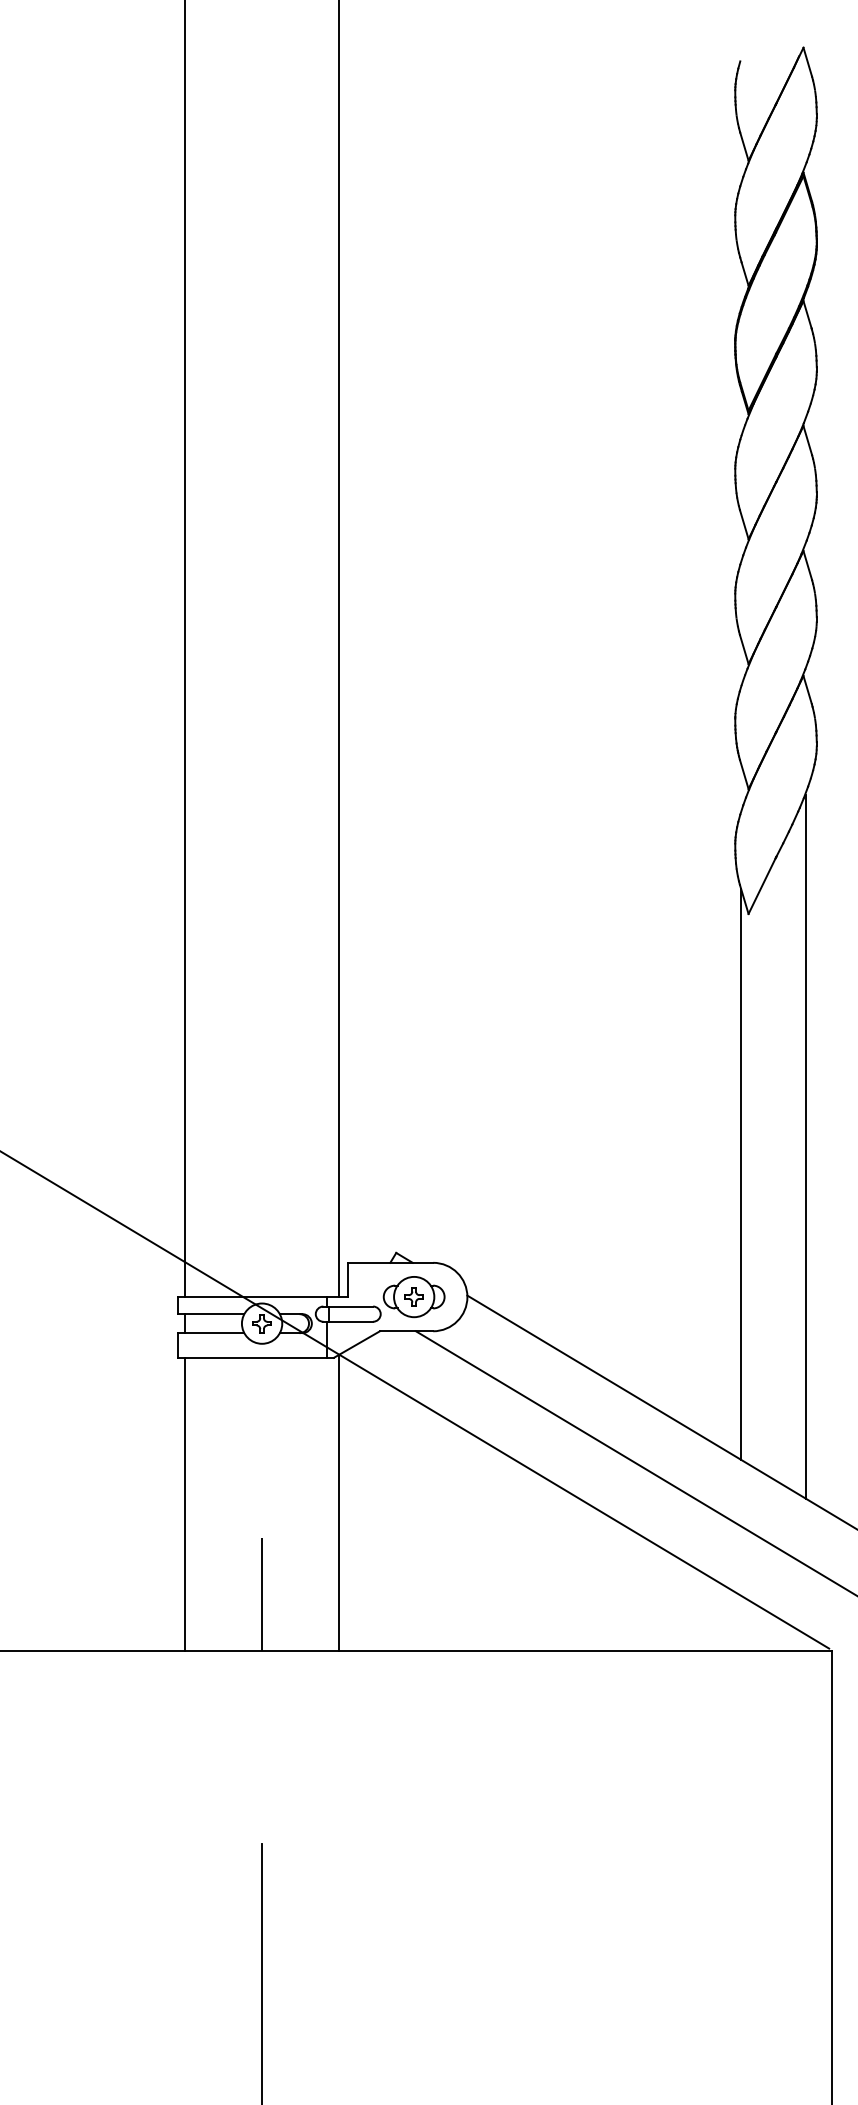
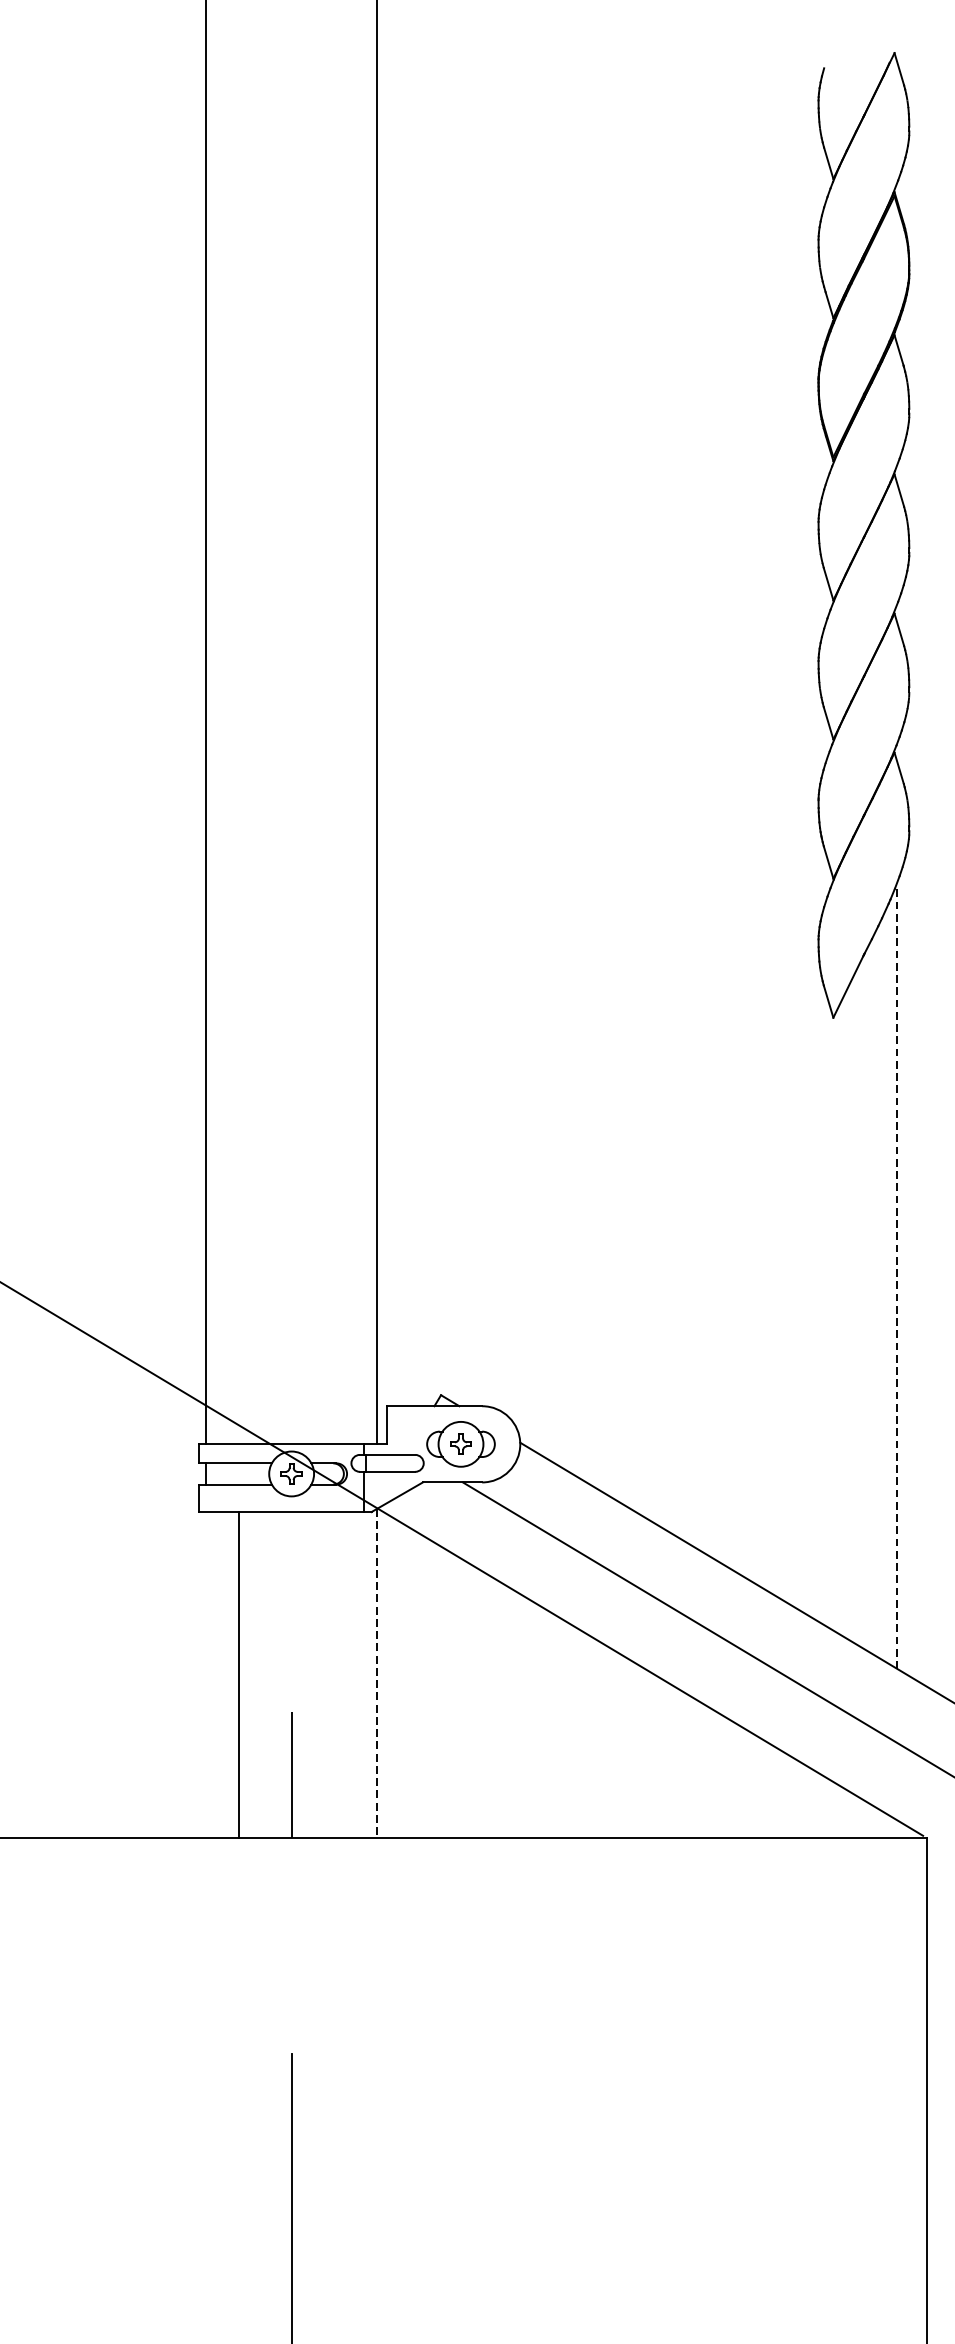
line: (805, 1146) -> (896, 1276), solid -> dashed
line: (741, 1173) -> (825, 1306), removed
line: (339, 1502) -> (377, 1673), solid -> dashed
line: (185, 1503) -> (239, 1674), moved

